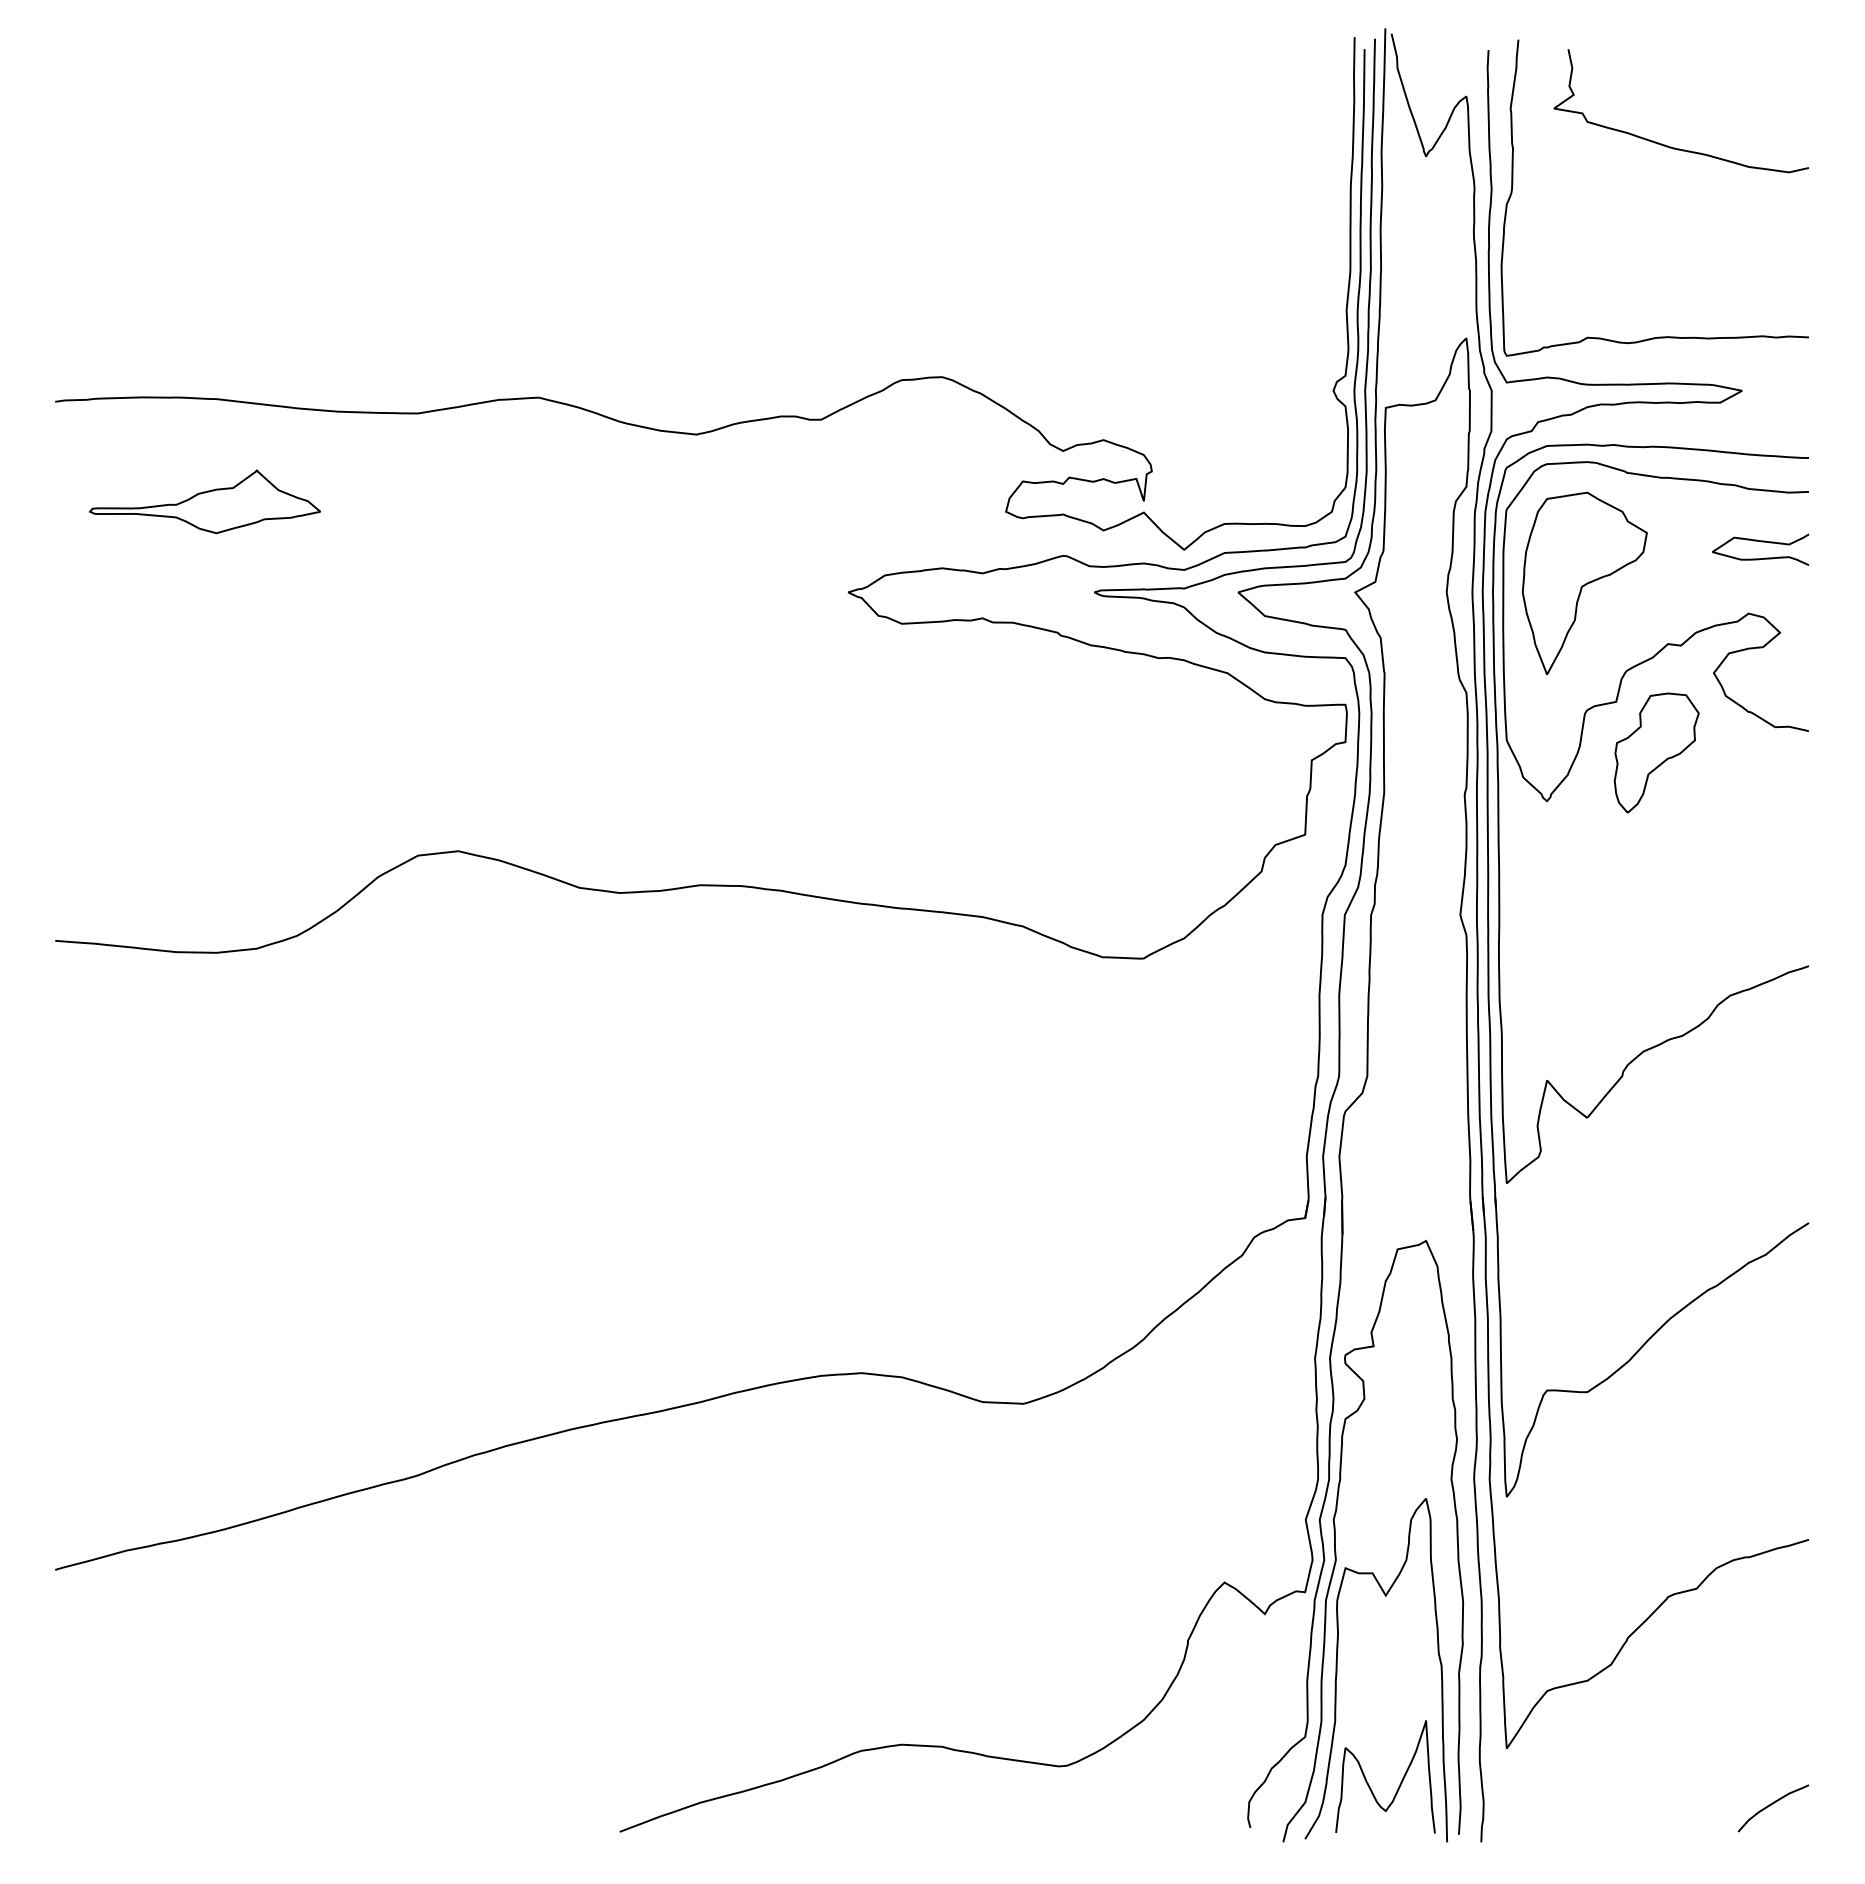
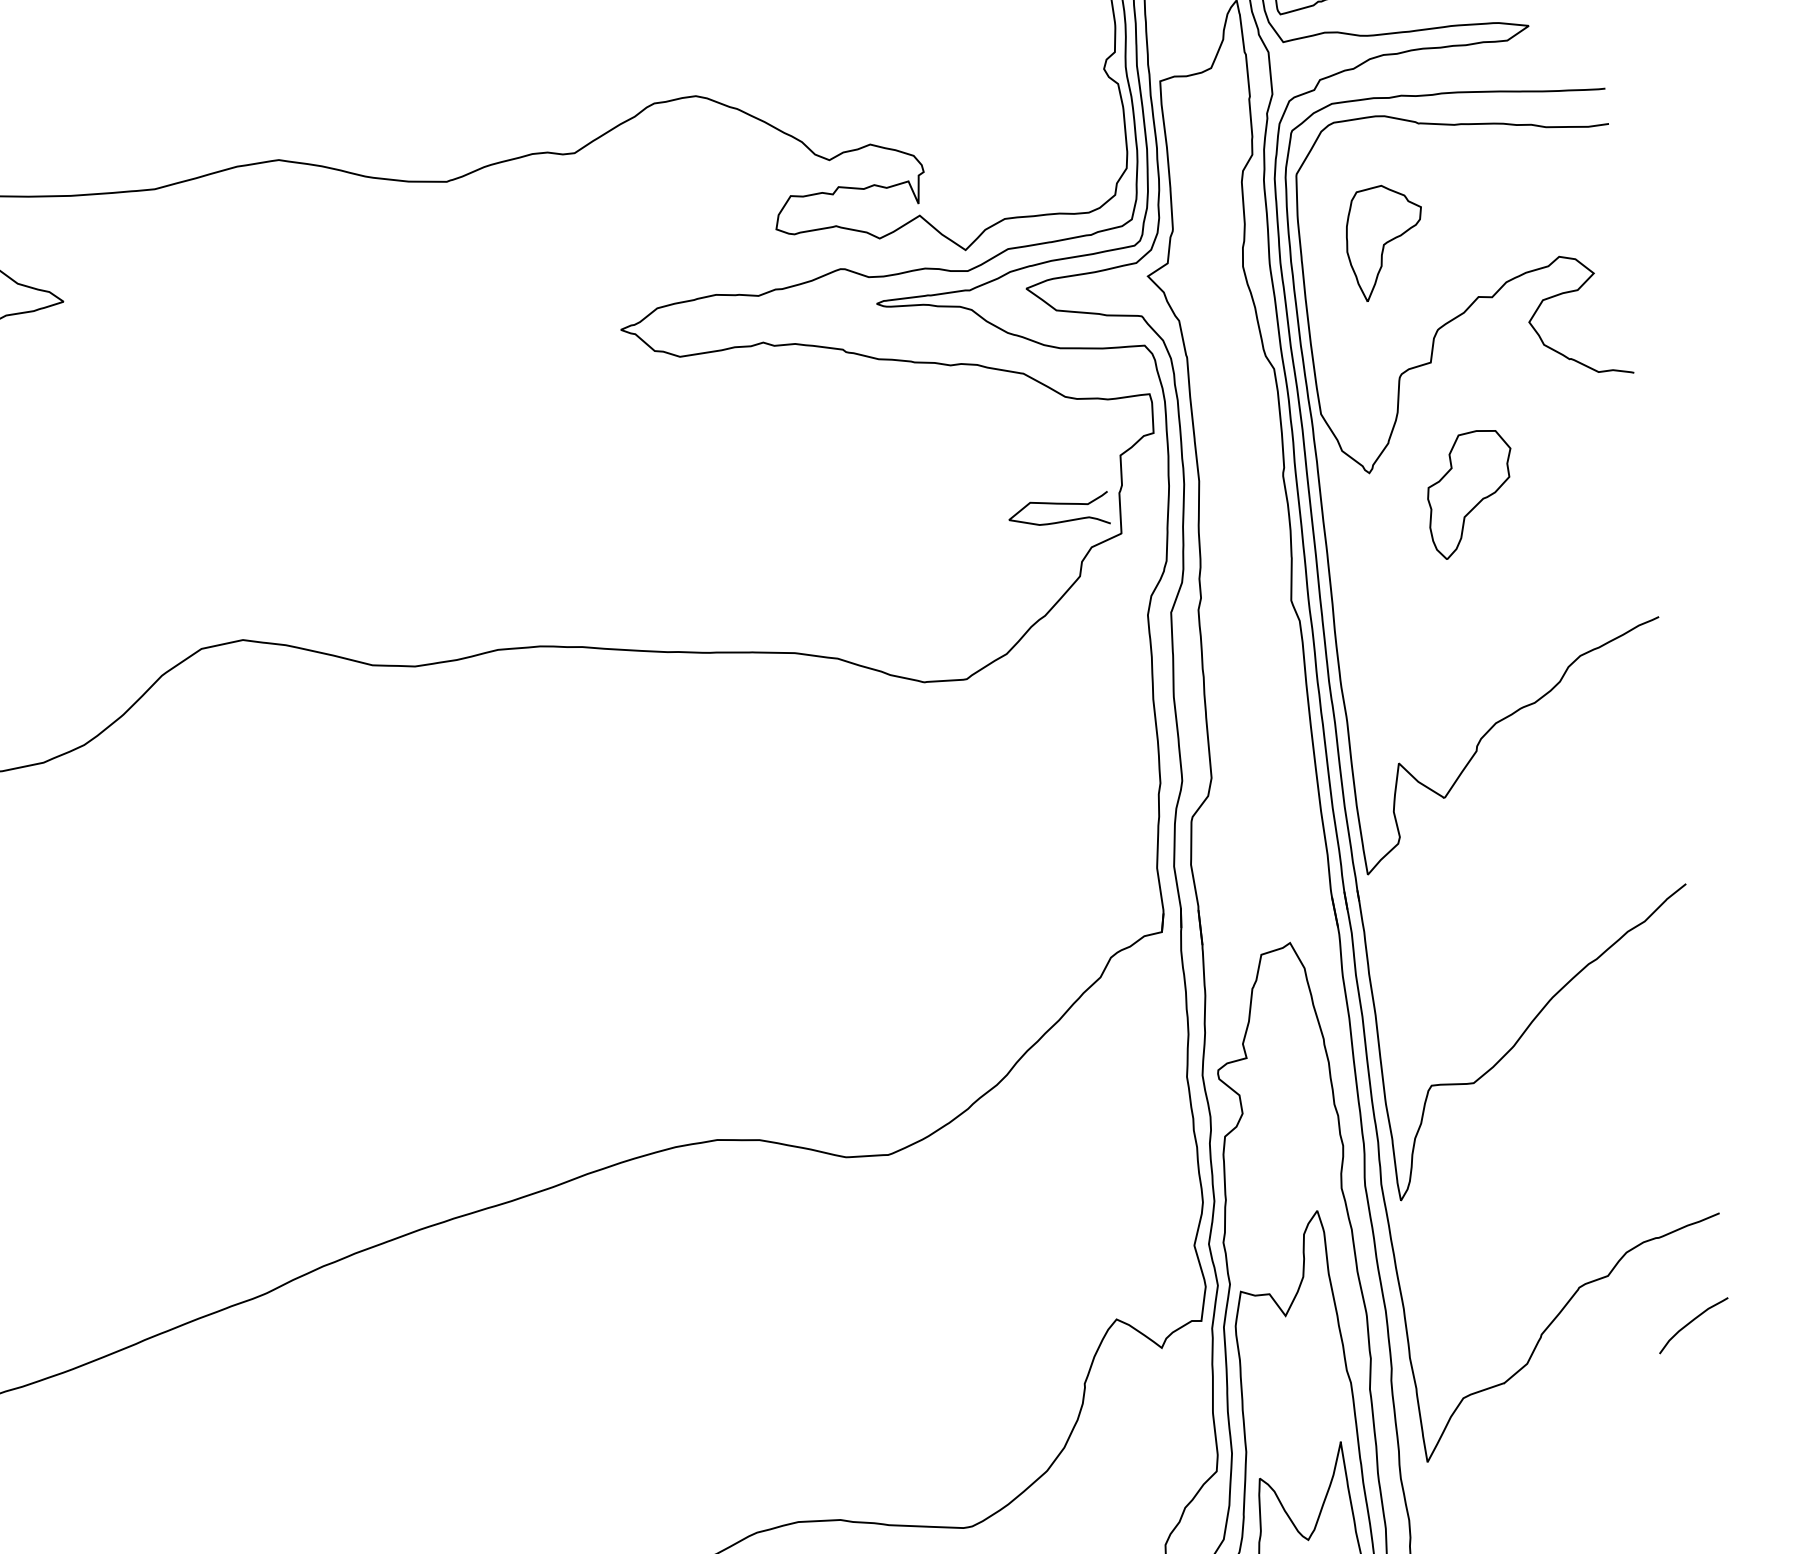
curve: (1760, 542) -> (1058, 505), moved
part: (1584, 582) -> (1385, 241), size x0.6
part: (1656, 752) -> (1470, 493), moved
curve: (1771, 1805) -> (1691, 1322), moved

